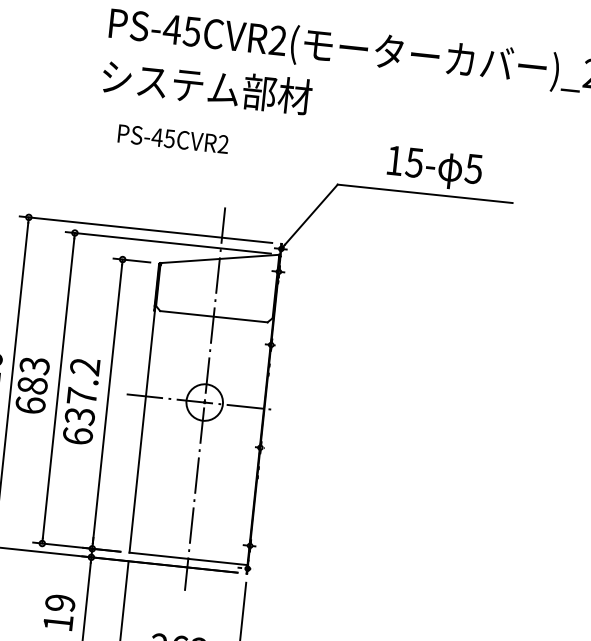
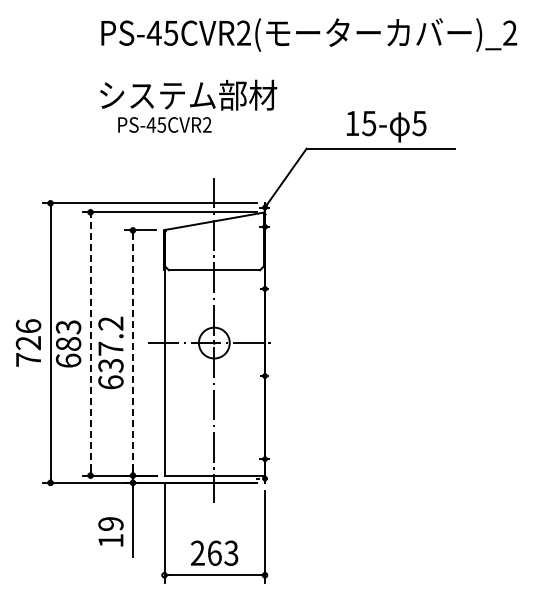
text: (207, 86) -> (188, 94), moved
line: (58, 387) -> (90, 343), solid -> dashed
line: (106, 404) -> (132, 353), solid -> dashed

